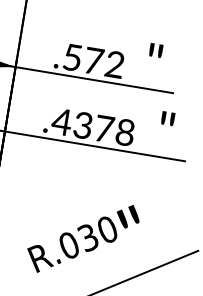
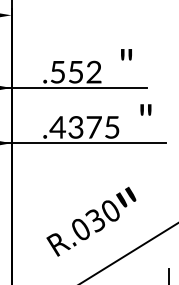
text: (93, 61) -> (75, 72), .572 -> .552
text: (124, 132) -> (111, 127), .4378 -> .4375

